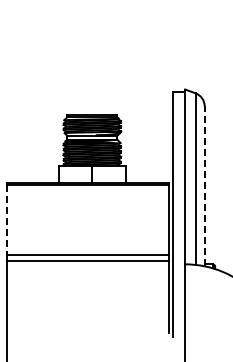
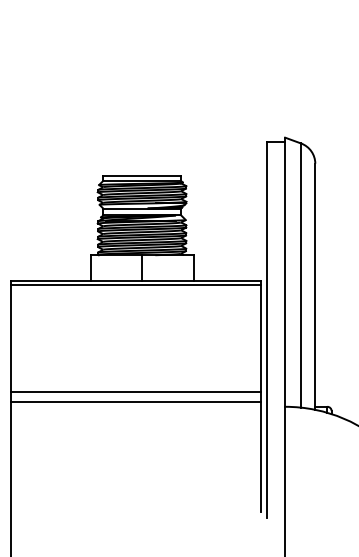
line: (204, 186) -> (314, 286), dashed -> solid
line: (6, 220) -> (10, 339), dashed -> solid

